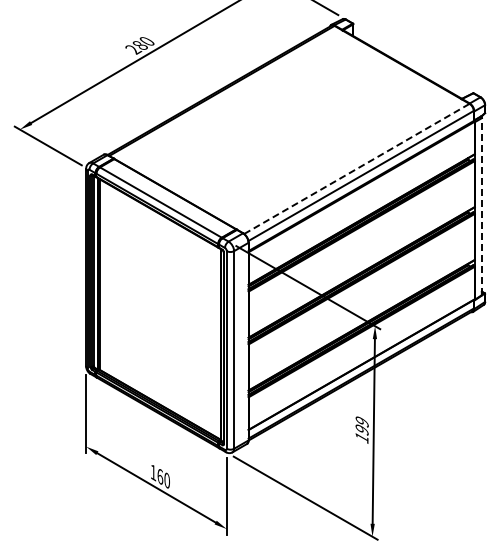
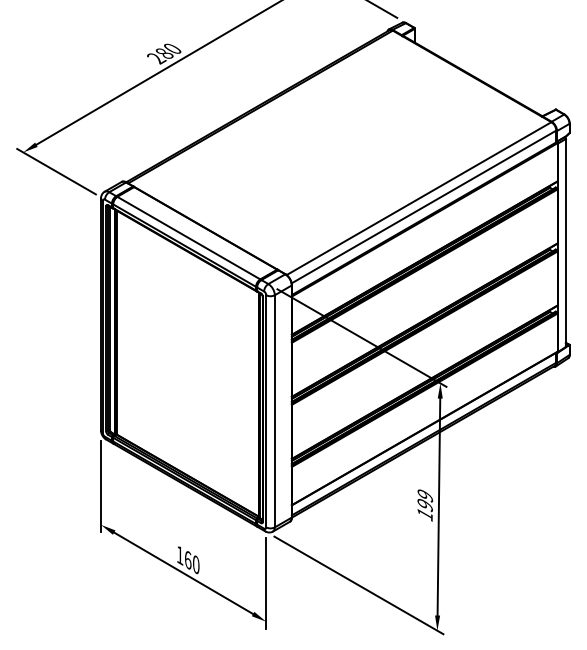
line: (357, 168) -> (419, 198), dashed -> solid
line: (481, 206) -> (565, 242), dashed -> solid

